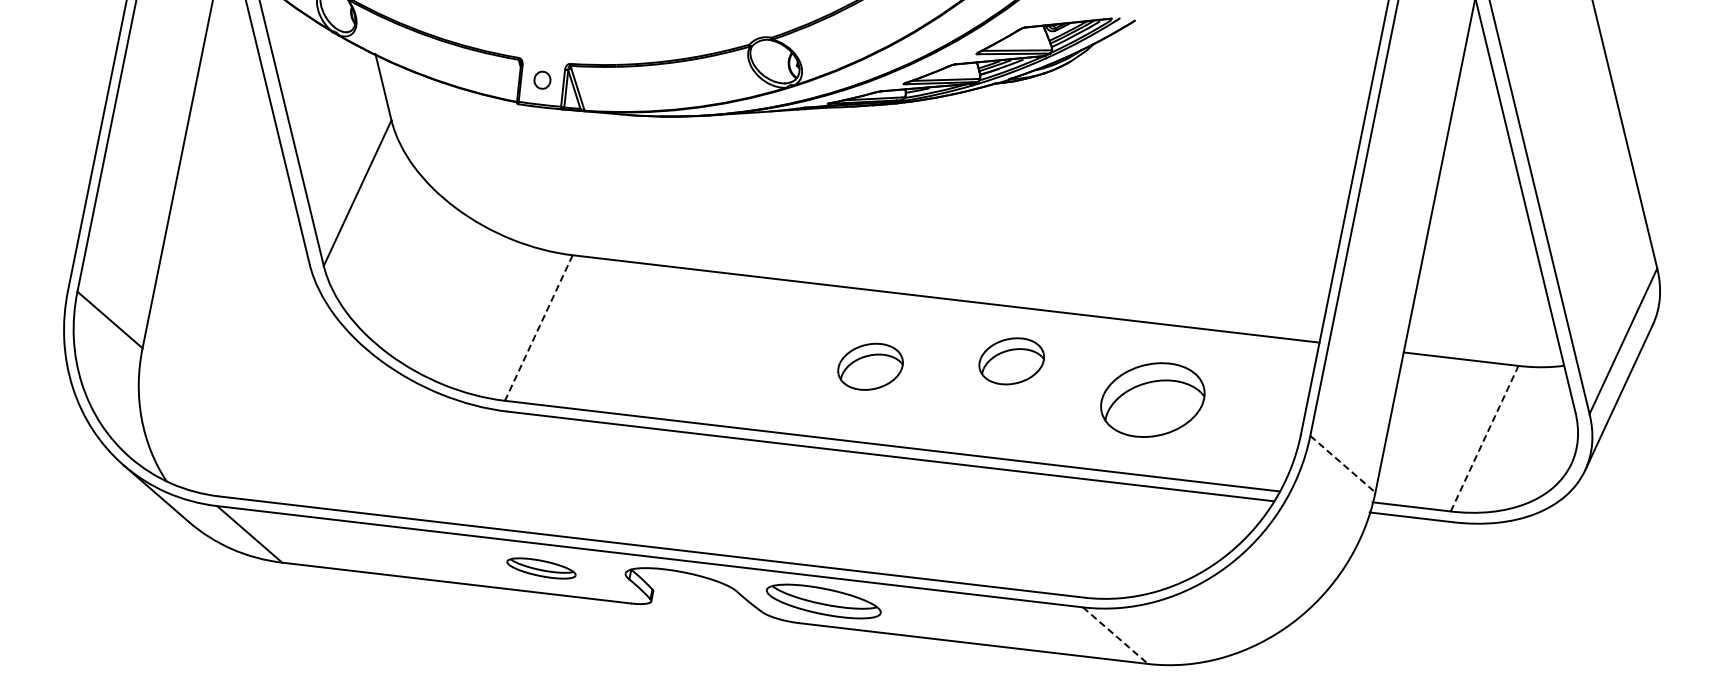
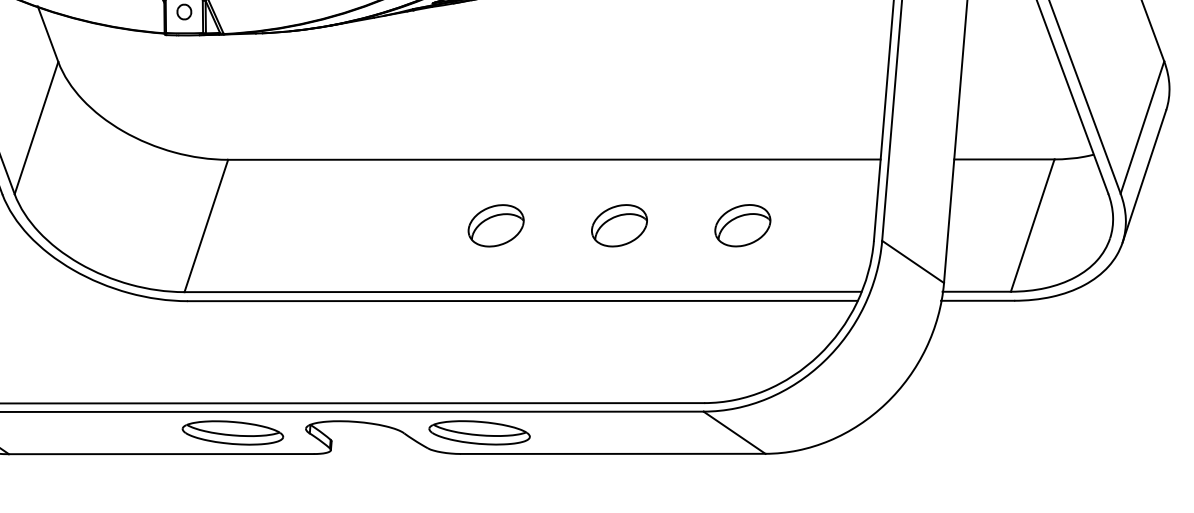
line: (538, 328) -> (206, 226), dashed -> solid
part: (1011, 361) -> (619, 225), moved
part: (1152, 399) -> (742, 225), size x0.62
line: (1484, 438) -> (1032, 225), dashed -> solid
line: (1343, 464) -> (913, 262), dashed -> solid
part: (541, 568) -> (232, 432), size x1.67
line: (1115, 636) -> (734, 433), dashed -> solid

